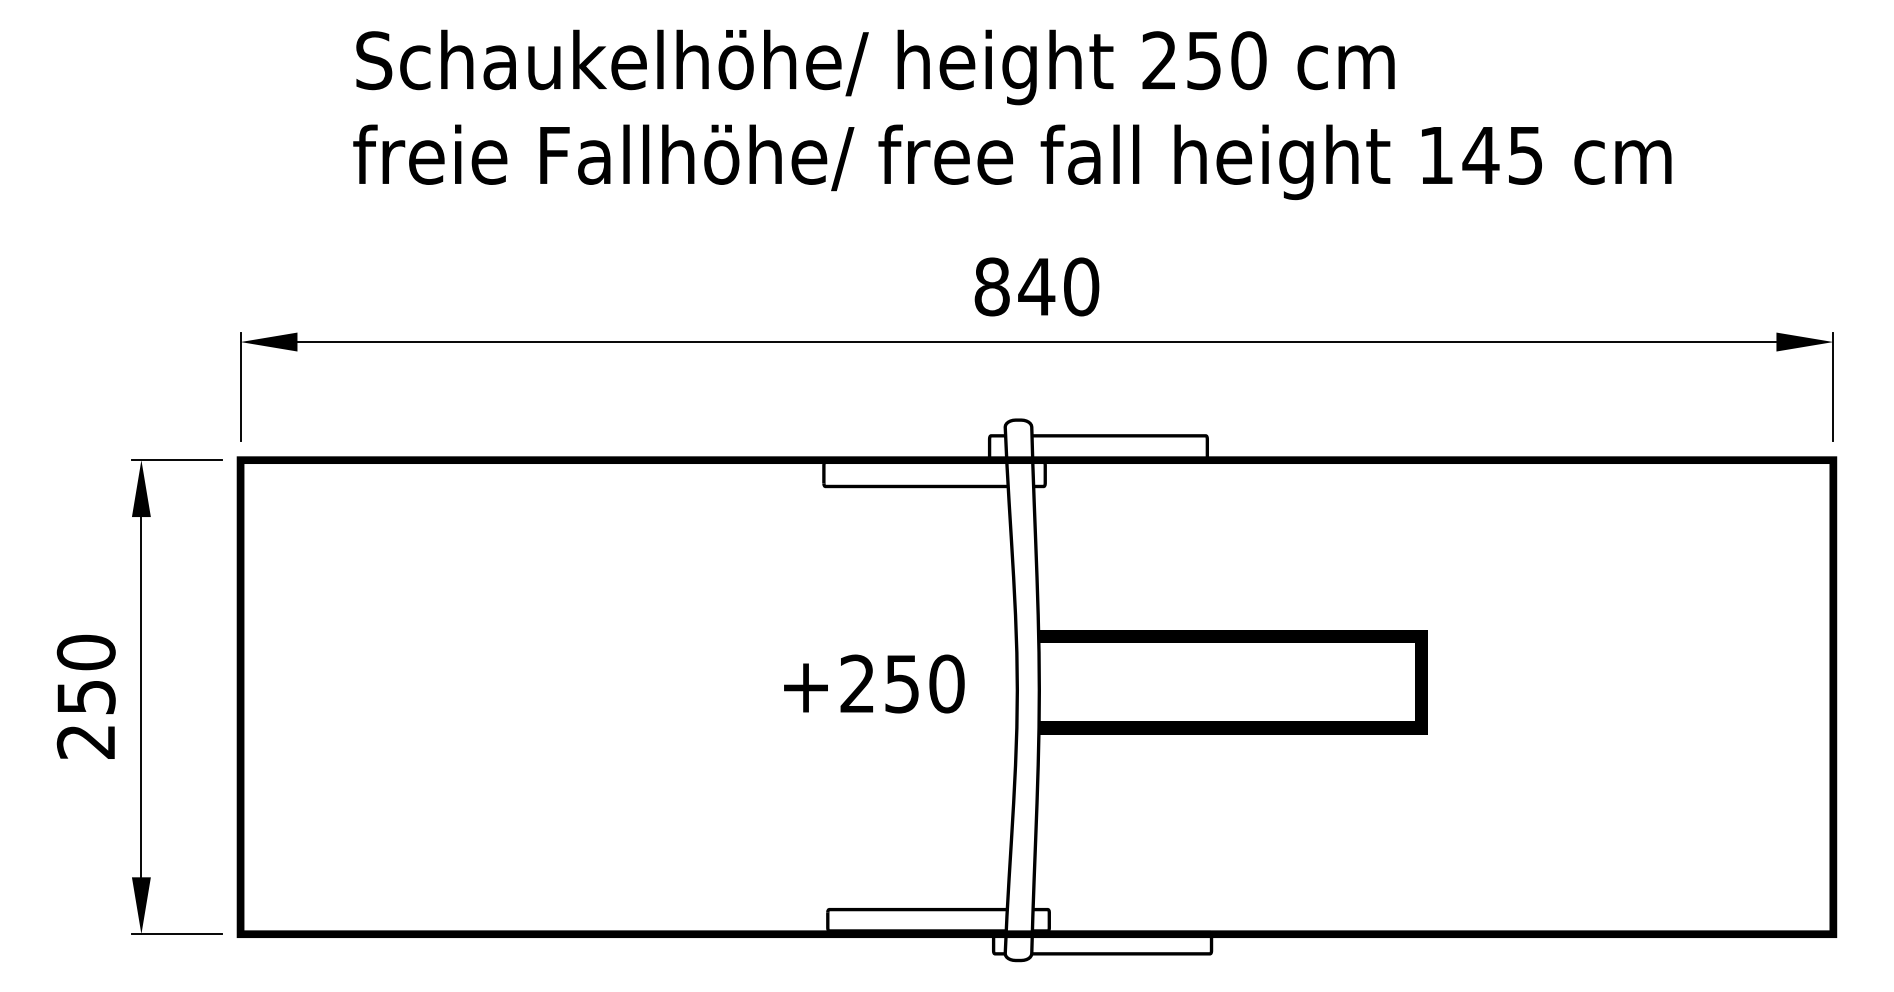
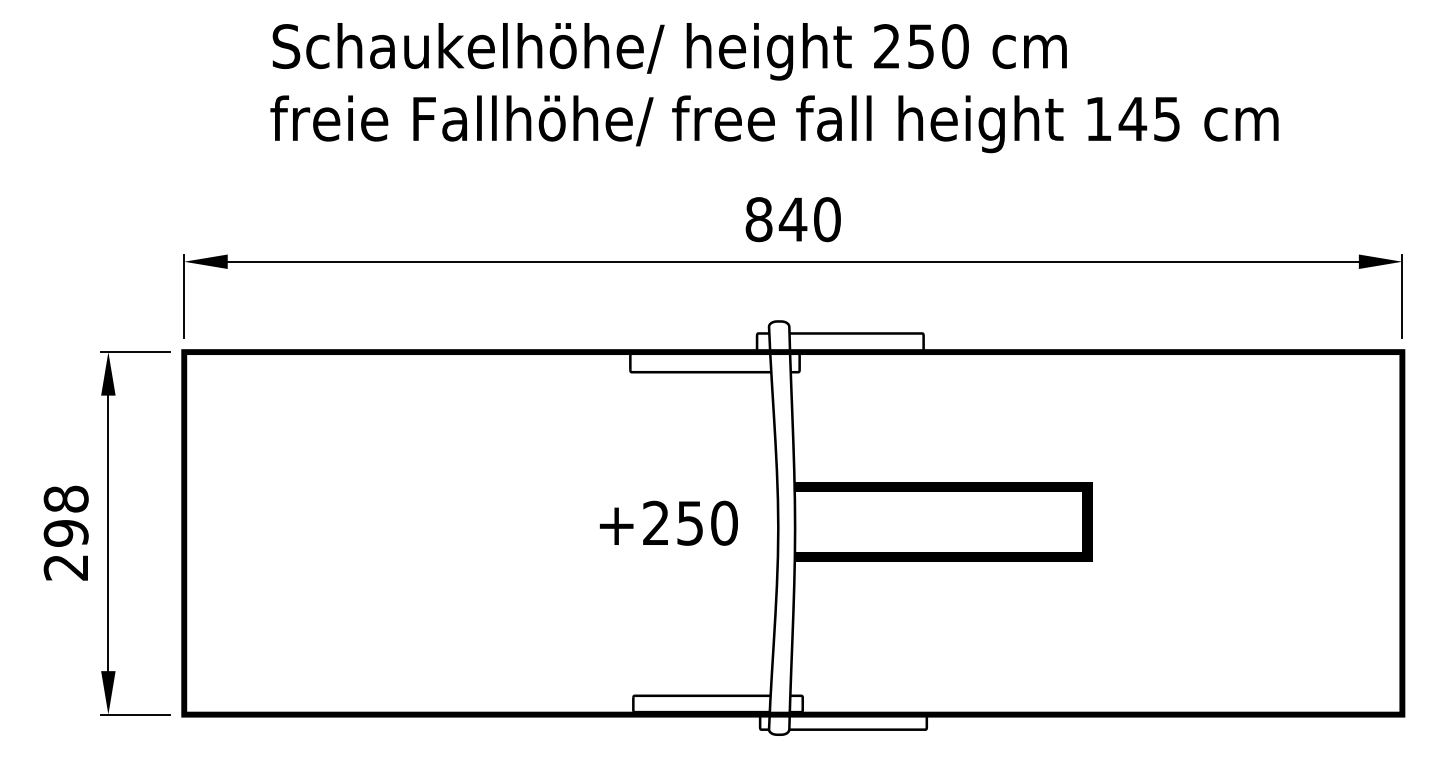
text: (85, 674) -> (65, 516), 250 -> 298

